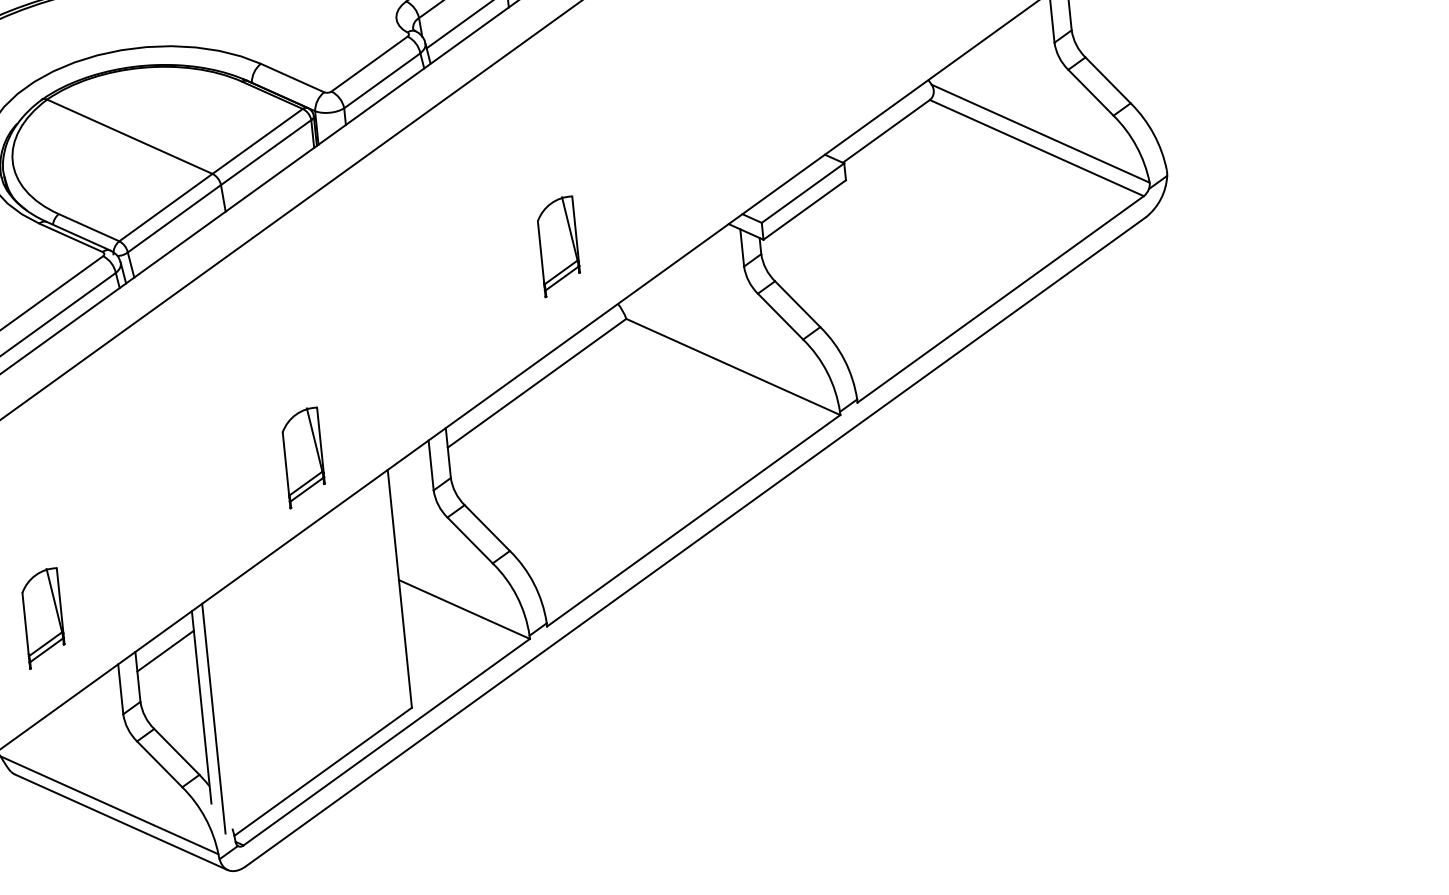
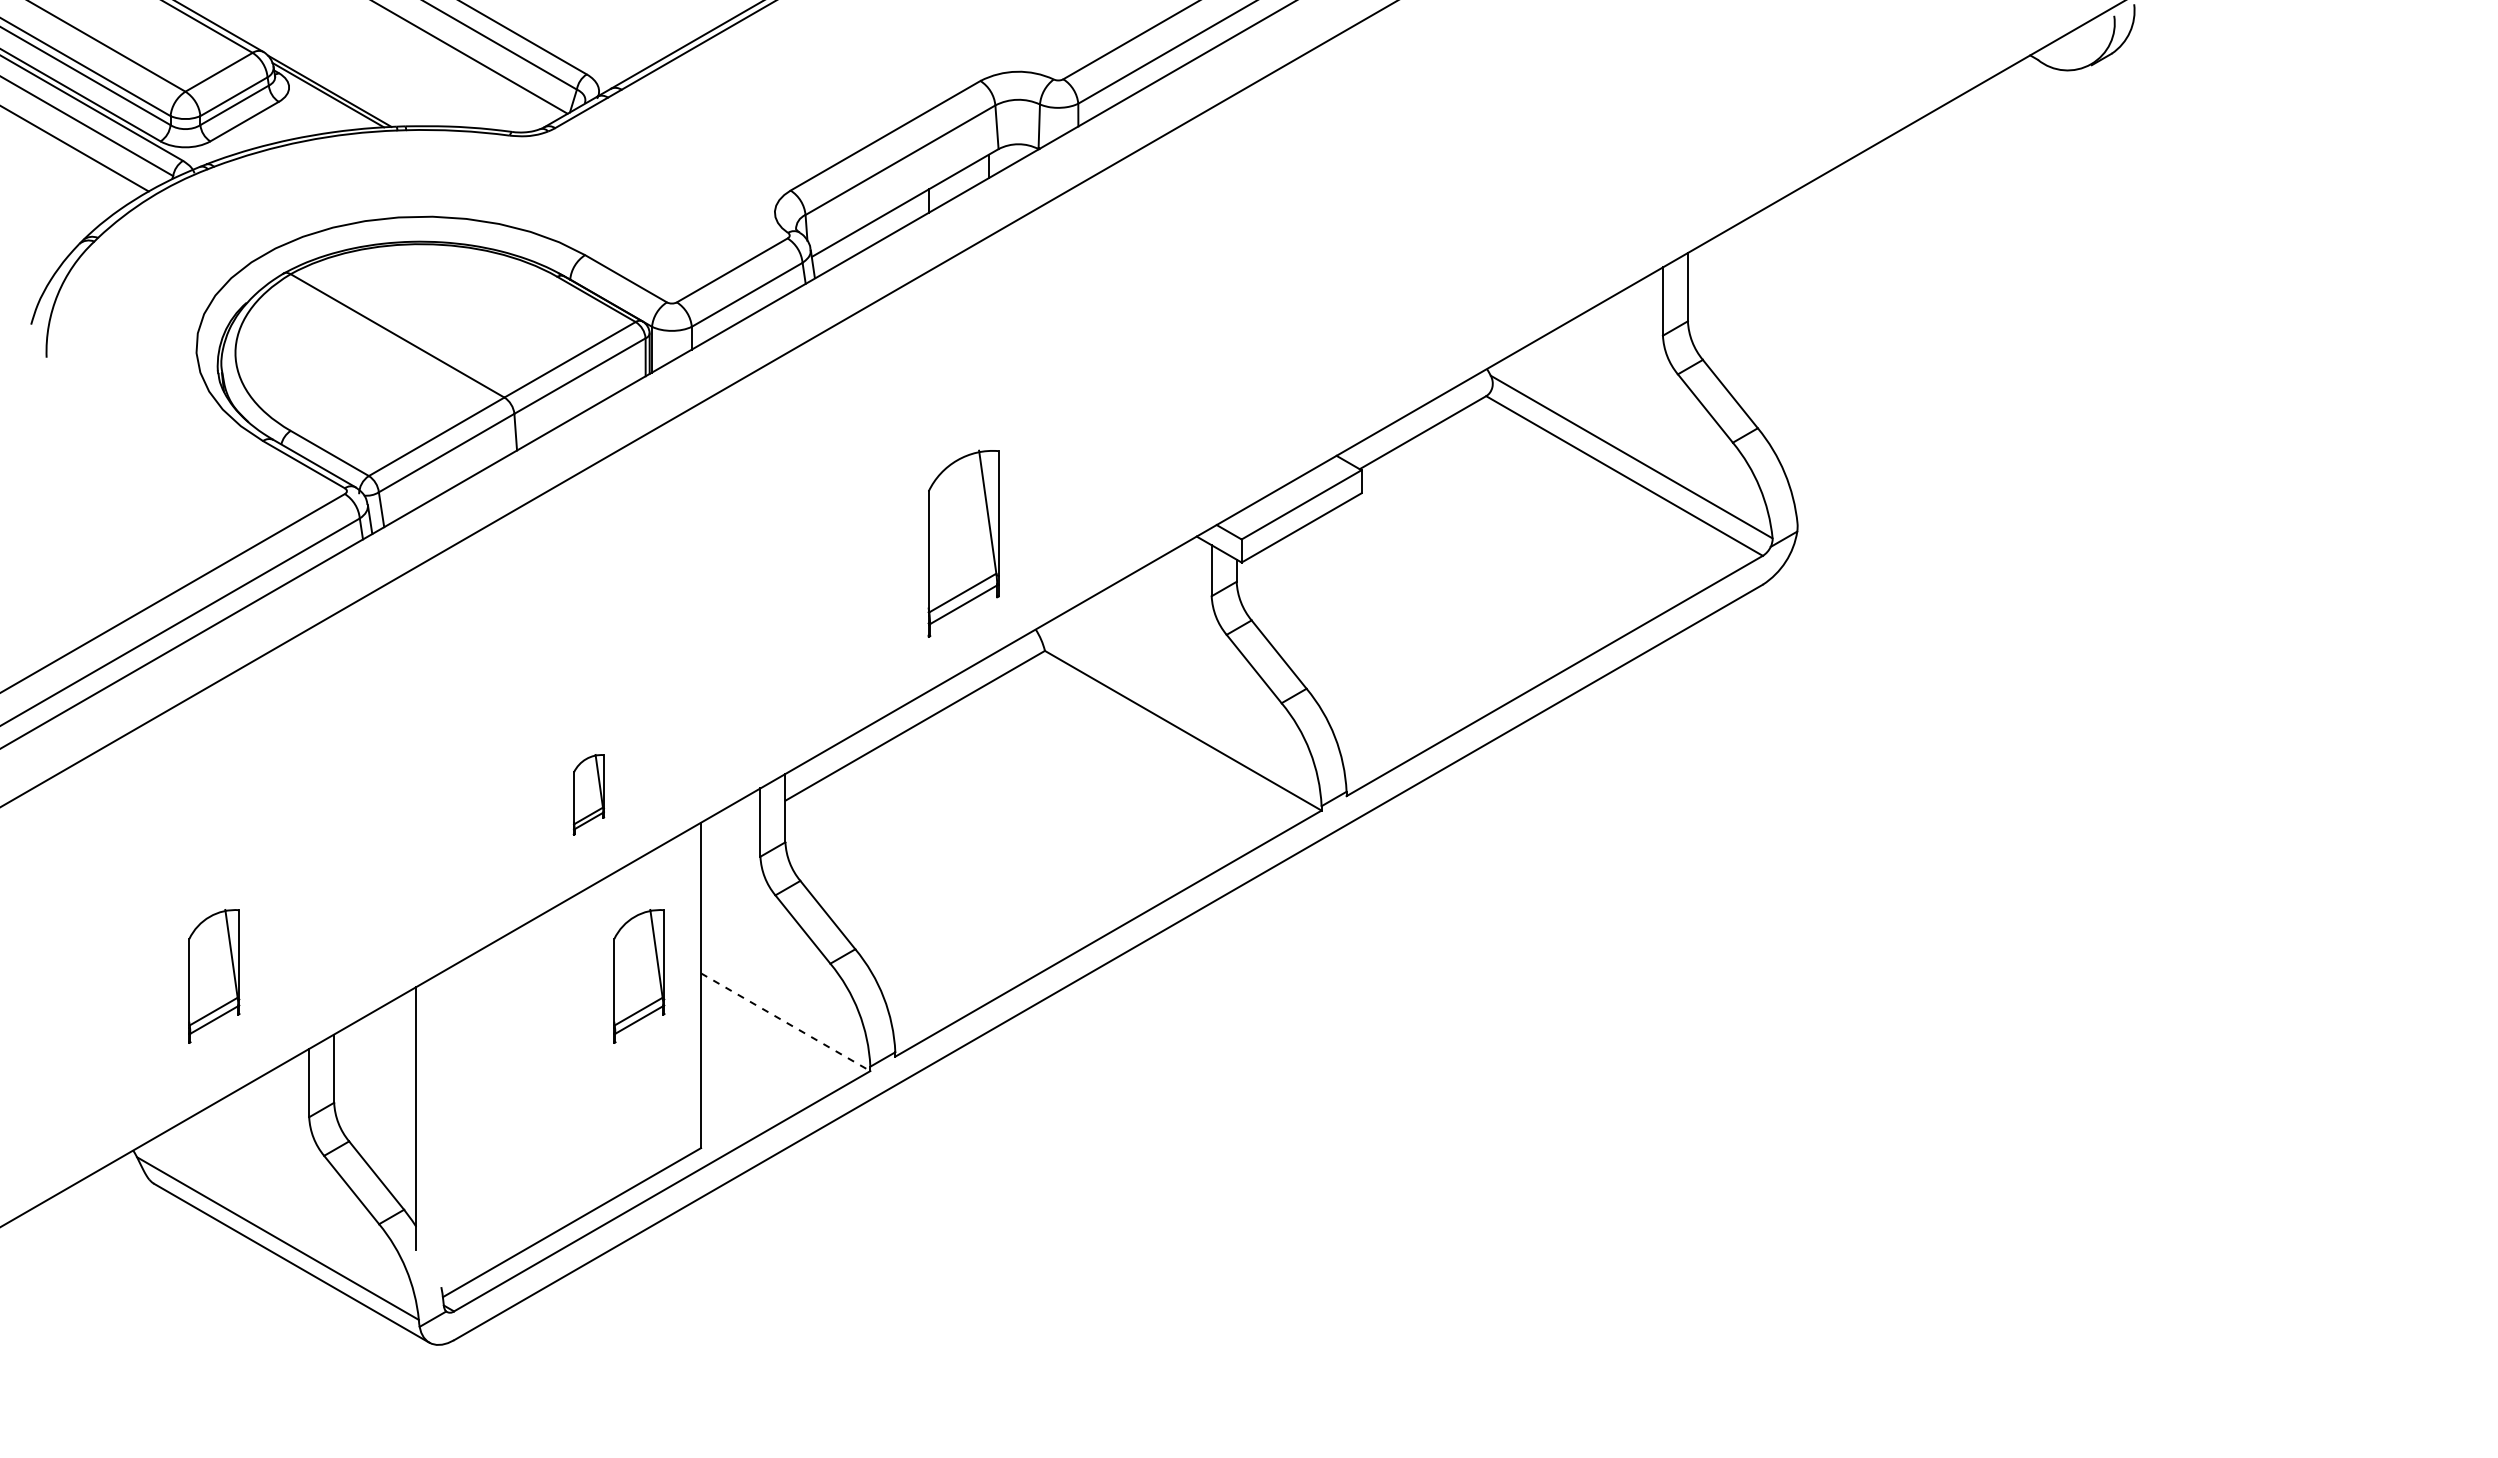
part: (558, 246) -> (963, 543), size x1.4
part: (303, 457) -> (588, 794), size x0.6
part: (354, 586) -> (639, 976), added
line: (464, 609) -> (785, 1022), solid -> dashed
line: (165, 651) -> (375, 1037), removed
line: (214, 718) -> (431, 1135), removed

